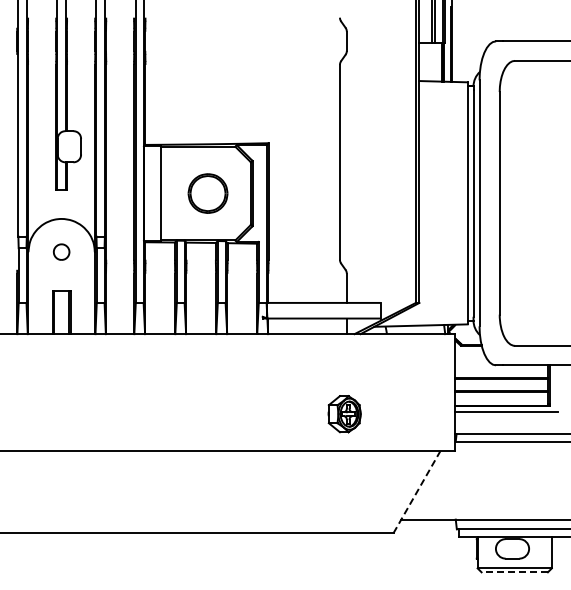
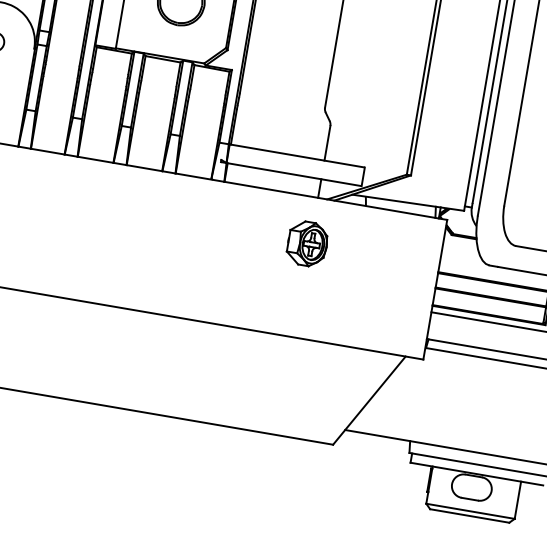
part: (344, 414) -> (307, 244), moved
line: (417, 491) -> (370, 399), dashed -> solid
line: (514, 572) -> (469, 516), dashed -> solid

